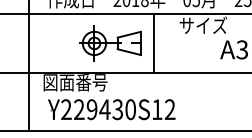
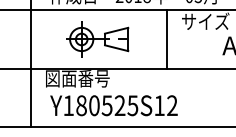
part: (110, 43) -> (97, 39), moved
line: (153, 43) -> (166, 39), moved
text: (98, 109) -> (100, 105), Y229430S12 -> Y180525S12

